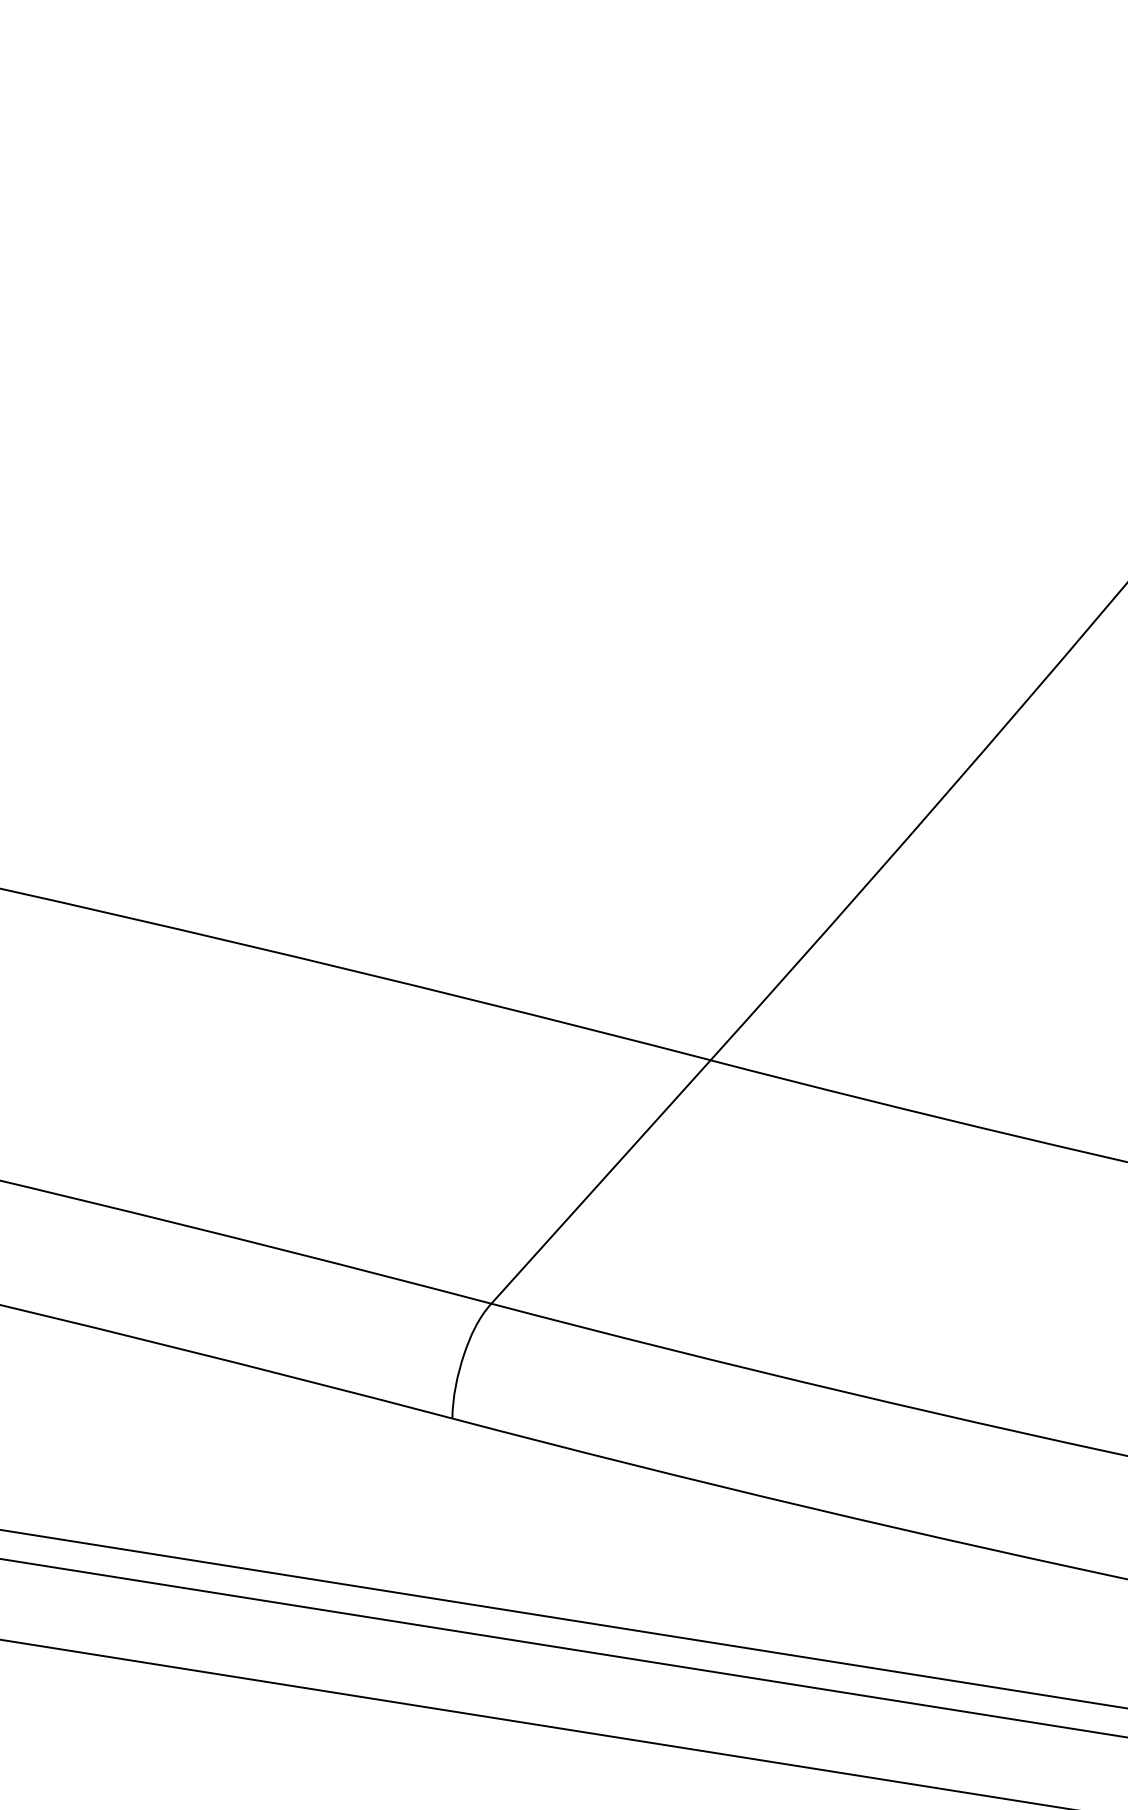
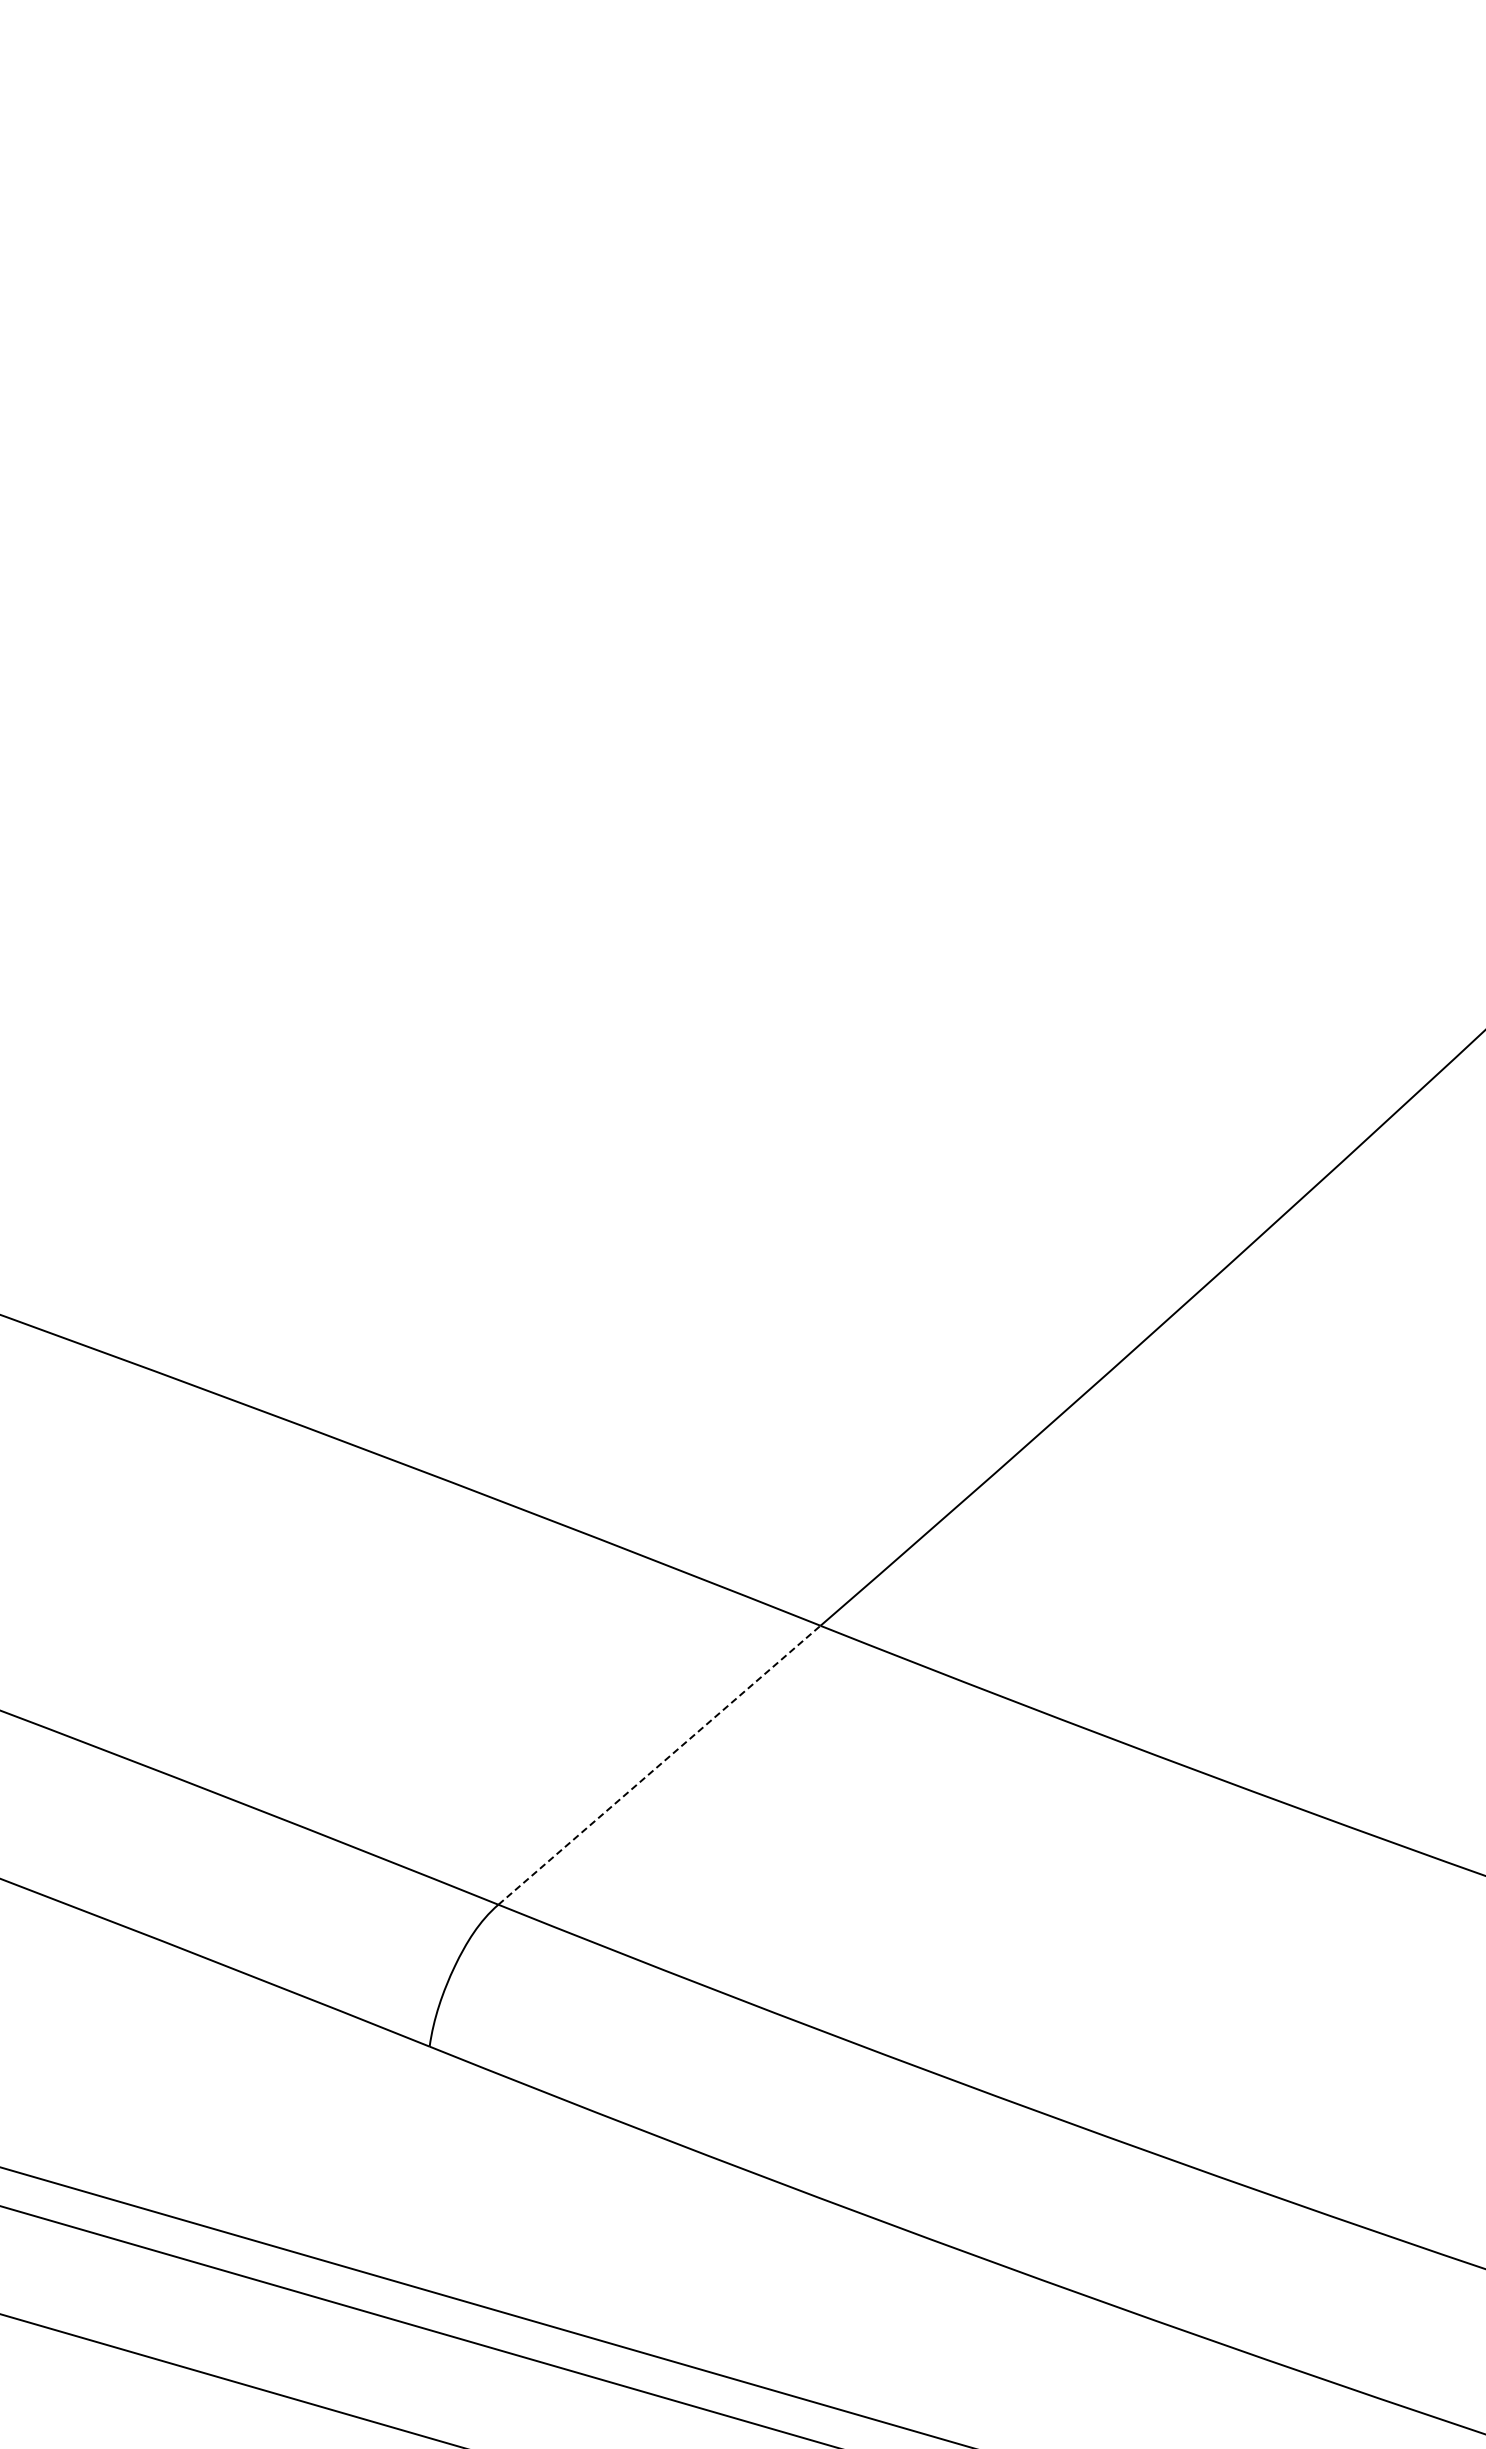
line: (600, 1181) -> (659, 1764), solid -> dashed

